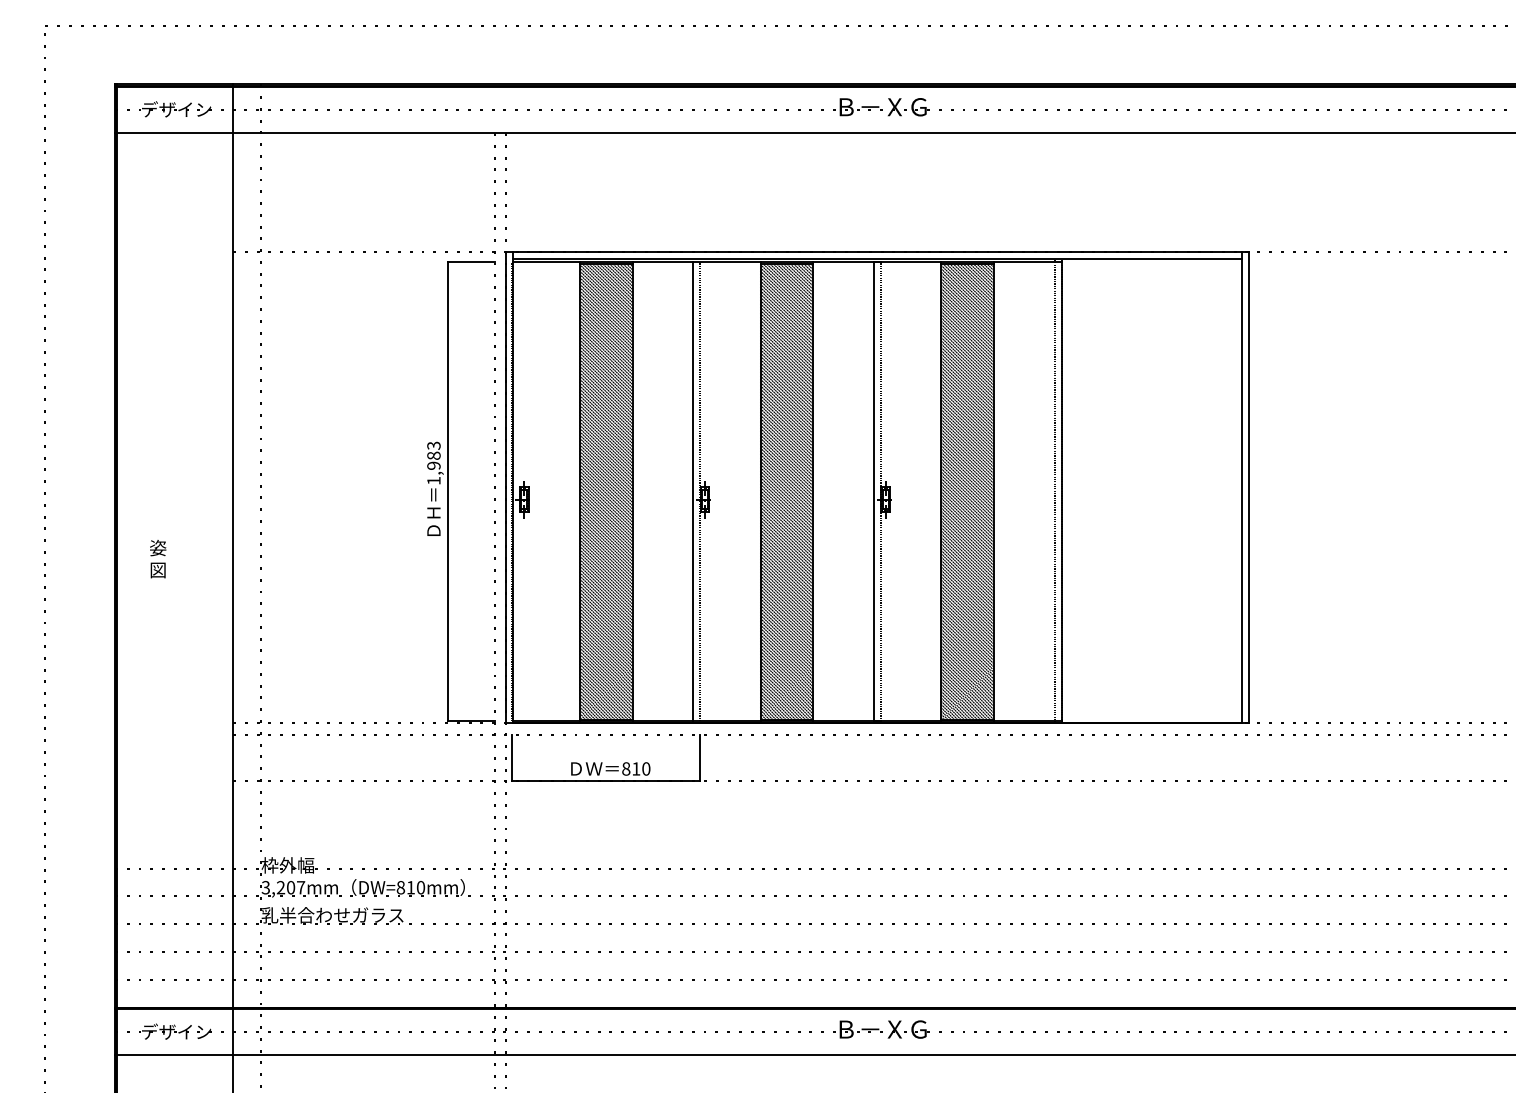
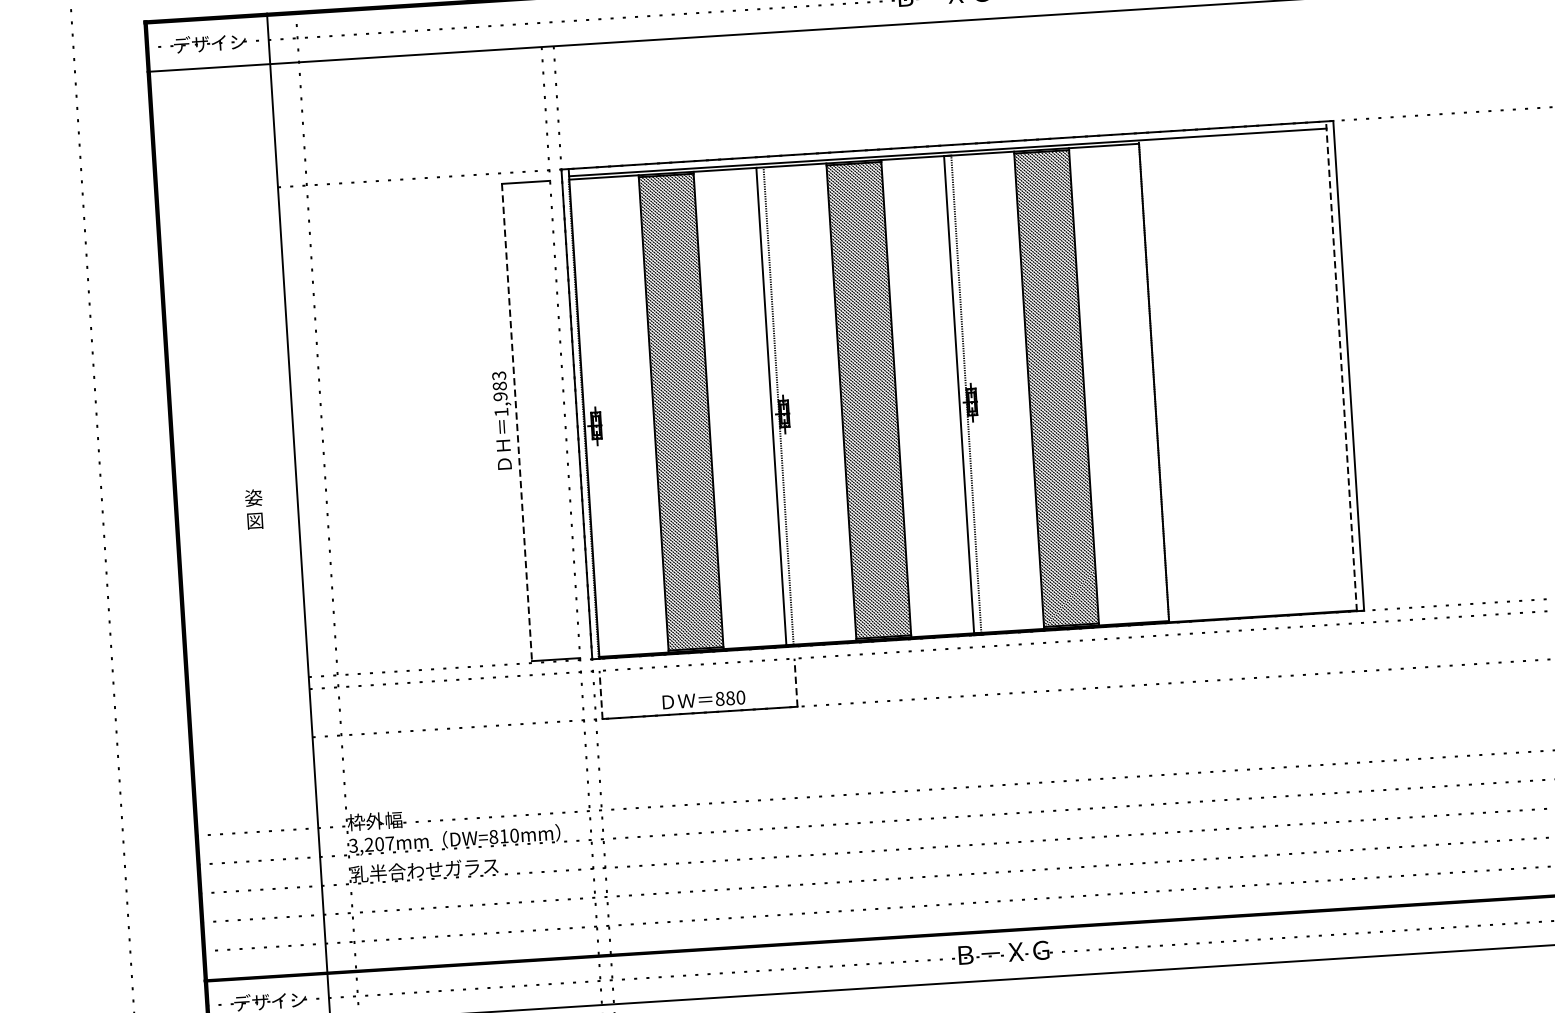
line: (1242, 487) -> (1341, 366), solid -> dashed
line: (1054, 490) -> (1146, 381), removed
line: (448, 491) -> (517, 422), solid -> dashed
text: (158, 559) -> (254, 509), moved
line: (512, 757) -> (601, 694), solid -> dashed
line: (700, 757) -> (796, 682), solid -> dashed
text: (636, 768) -> (730, 697), 810 -> 880

